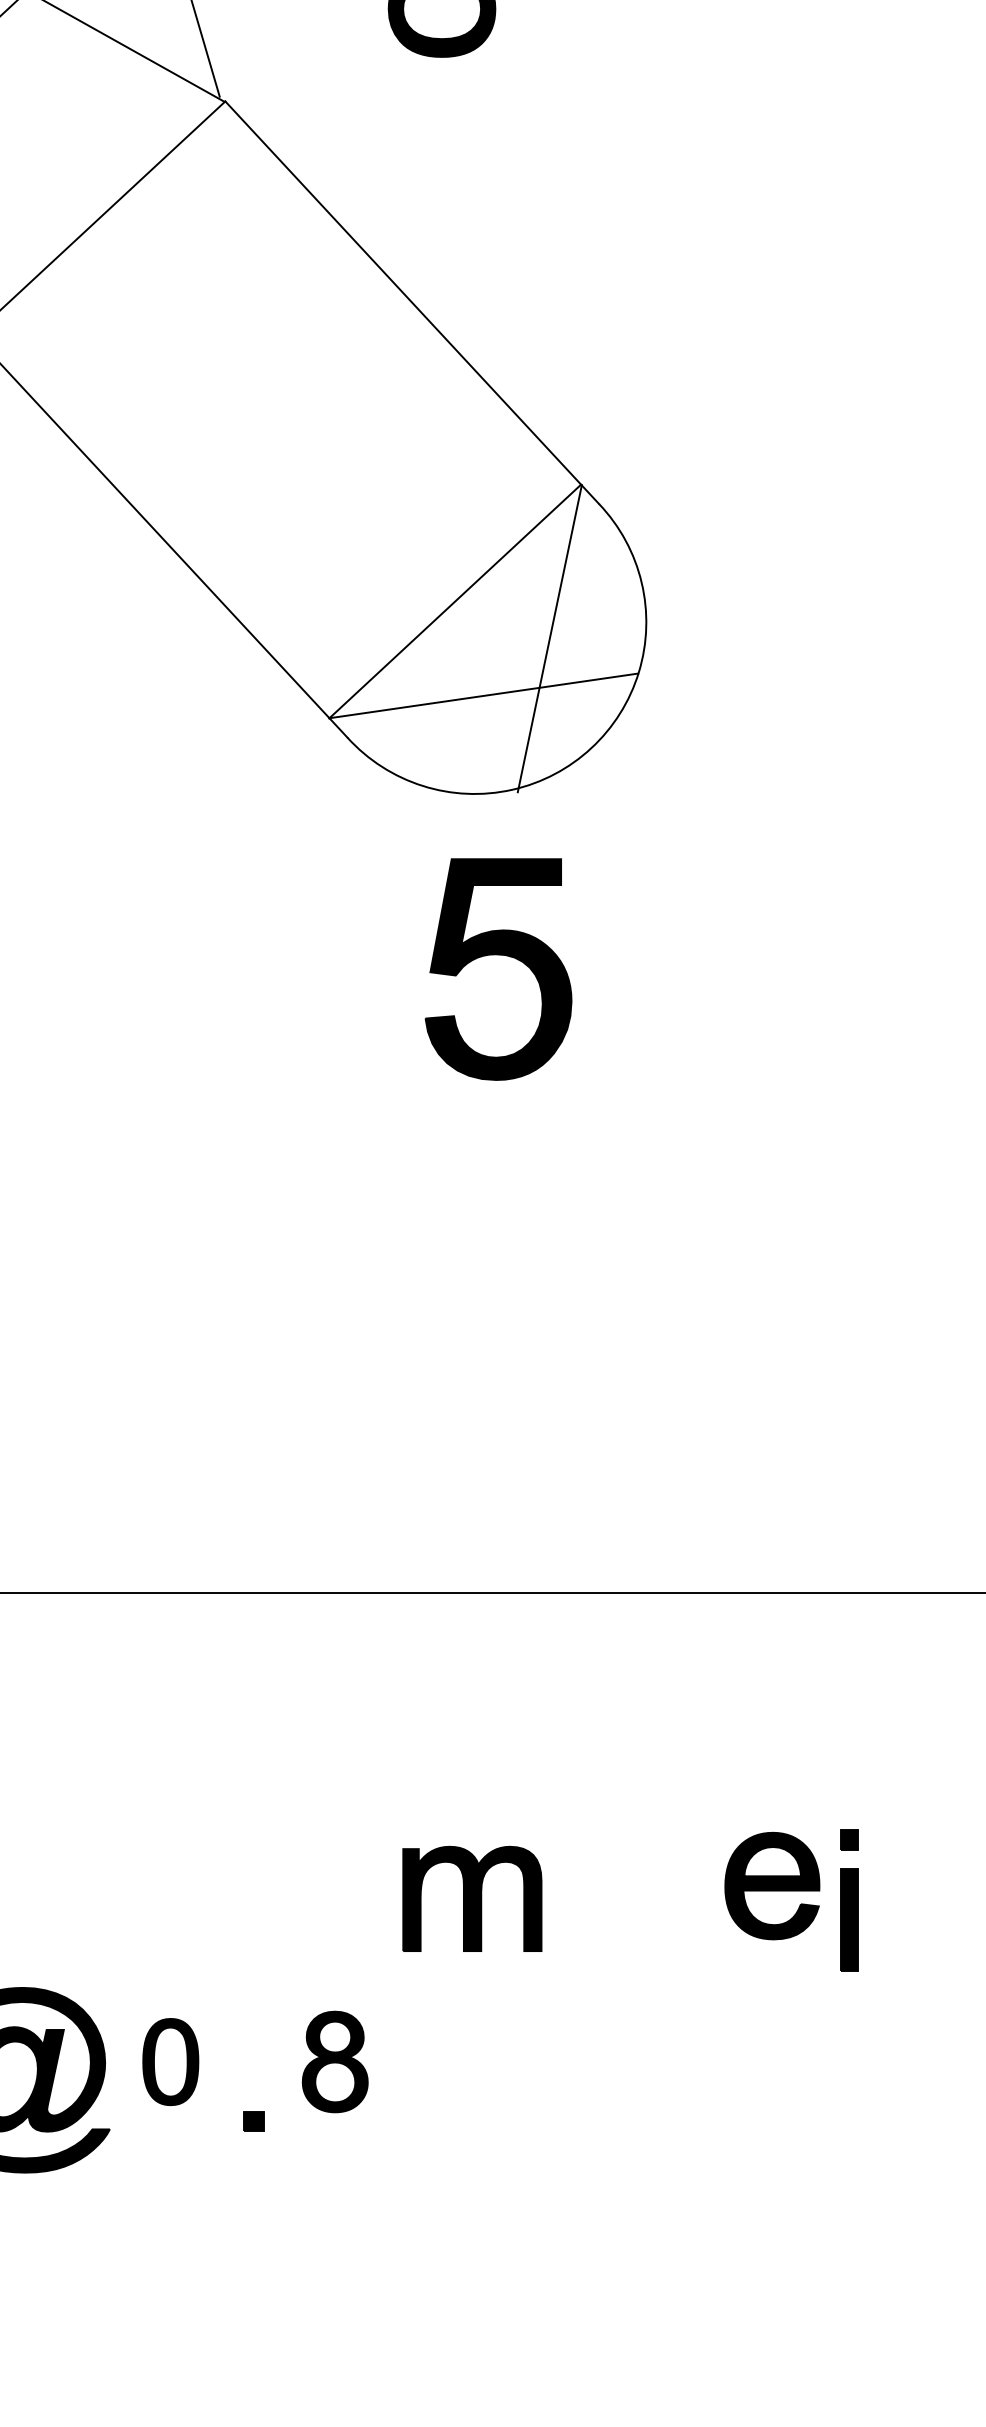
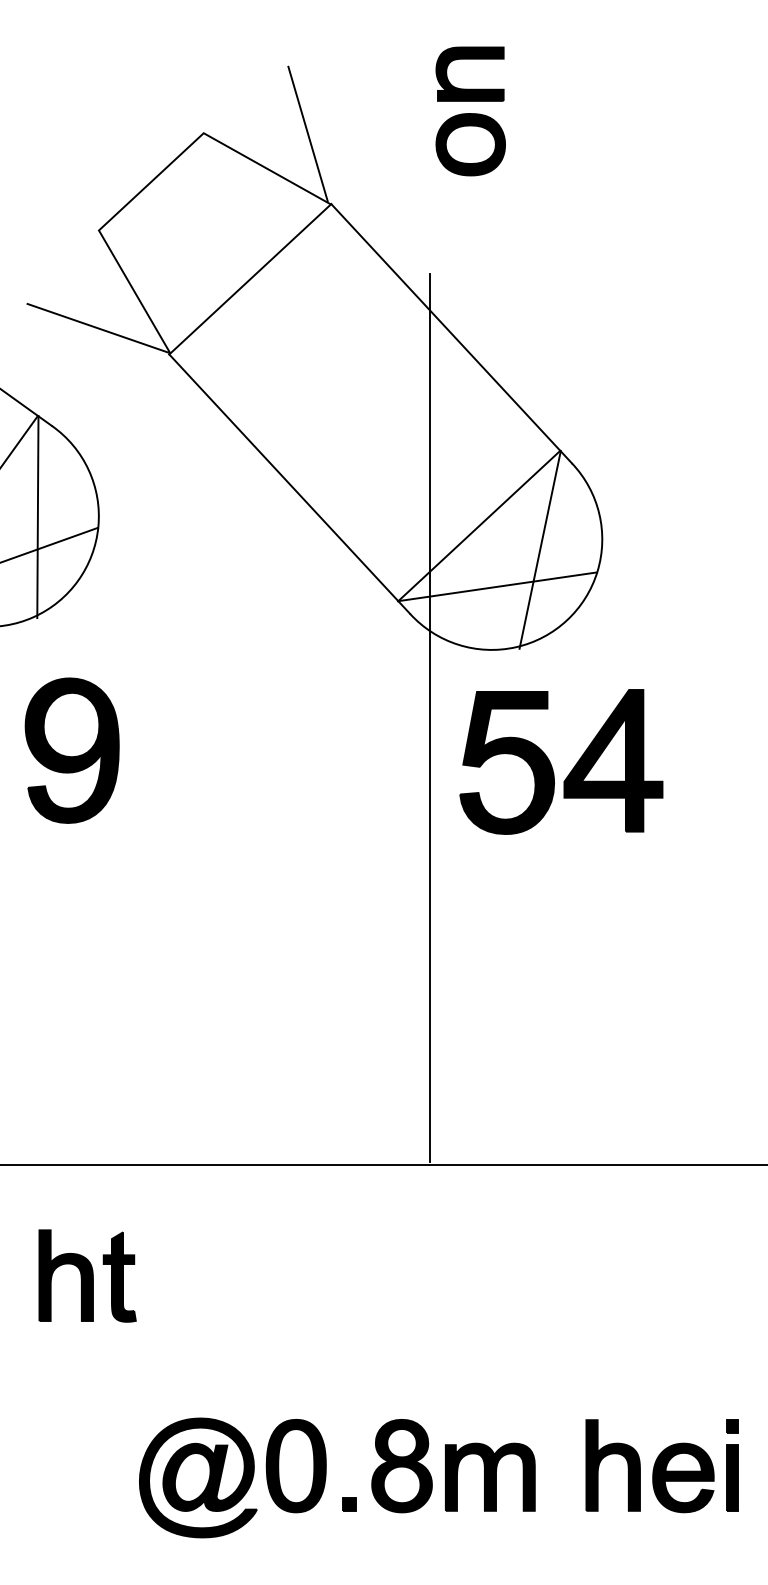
line: (379, 898) -> (430, 717), added
part: (663, 965) -> (613, 760), added
part: (772, 1885) -> (683, 1477), moved
part: (472, 1897) -> (490, 1476), moved
part: (848, 1900) -> (732, 1465), moved
part: (657, 2045) -> (609, 1455), added
part: (169, 2062) -> (295, 1466), size x1.67
part: (334, 2062) -> (401, 1466), size x1.43

